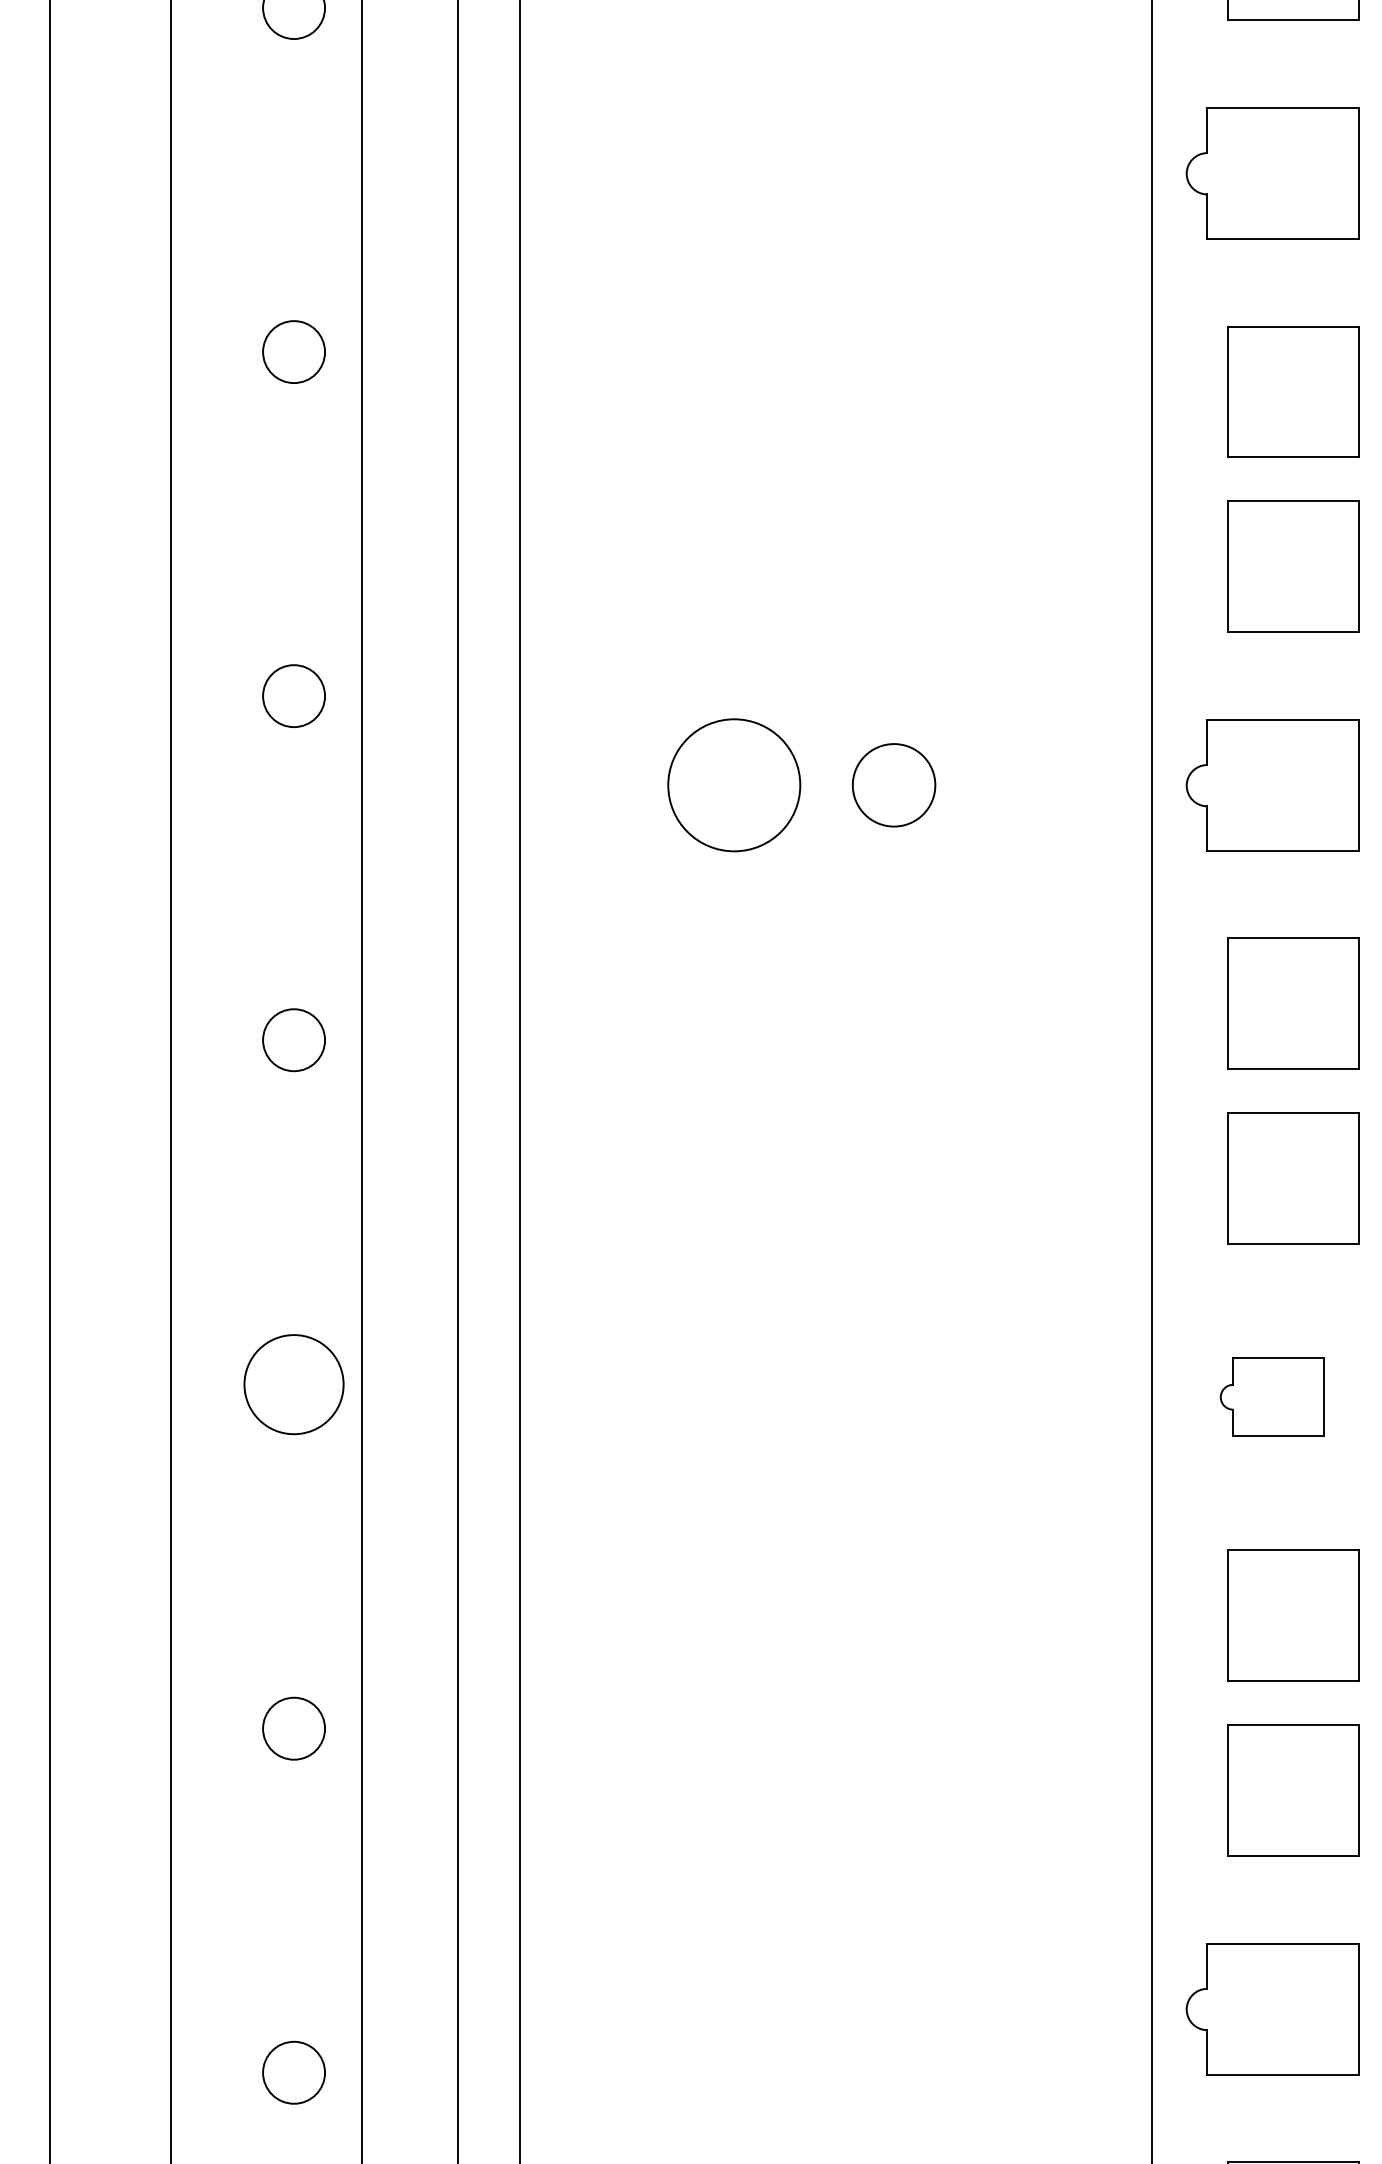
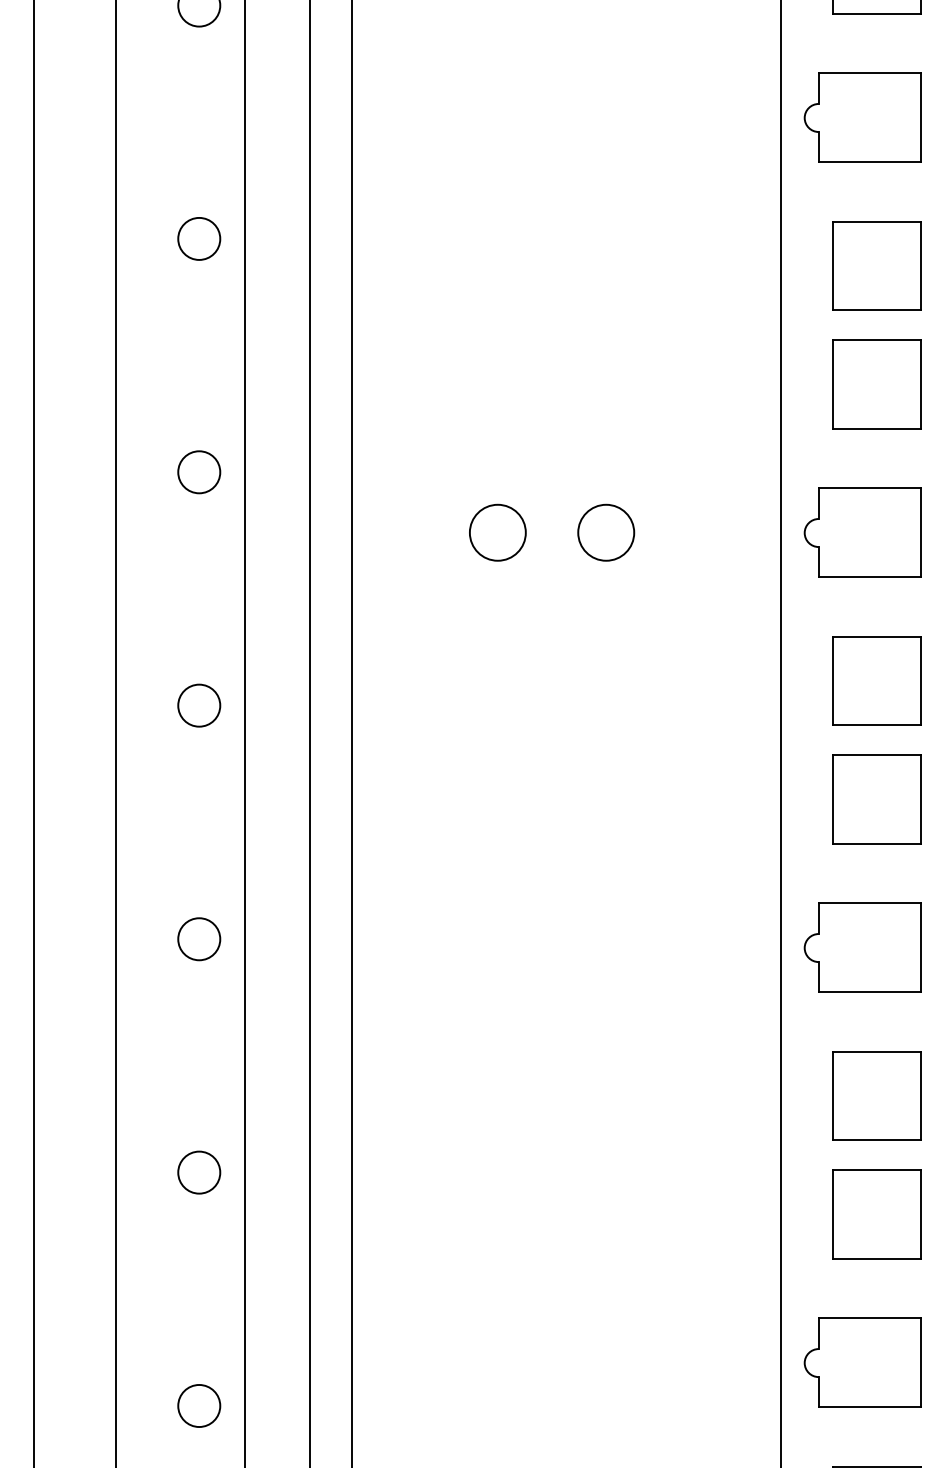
circle: (733, 784) -> (497, 532), size x0.62
circle: (294, 1384) -> (199, 939), size x0.62
part: (1271, 1396) -> (862, 947), size x1.67

